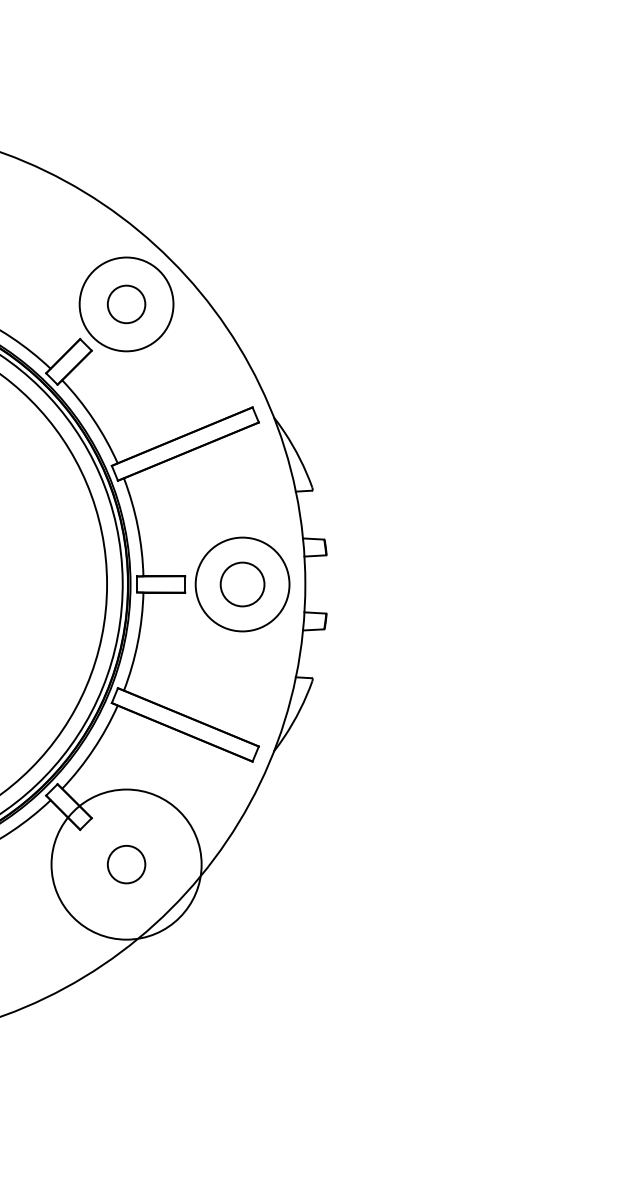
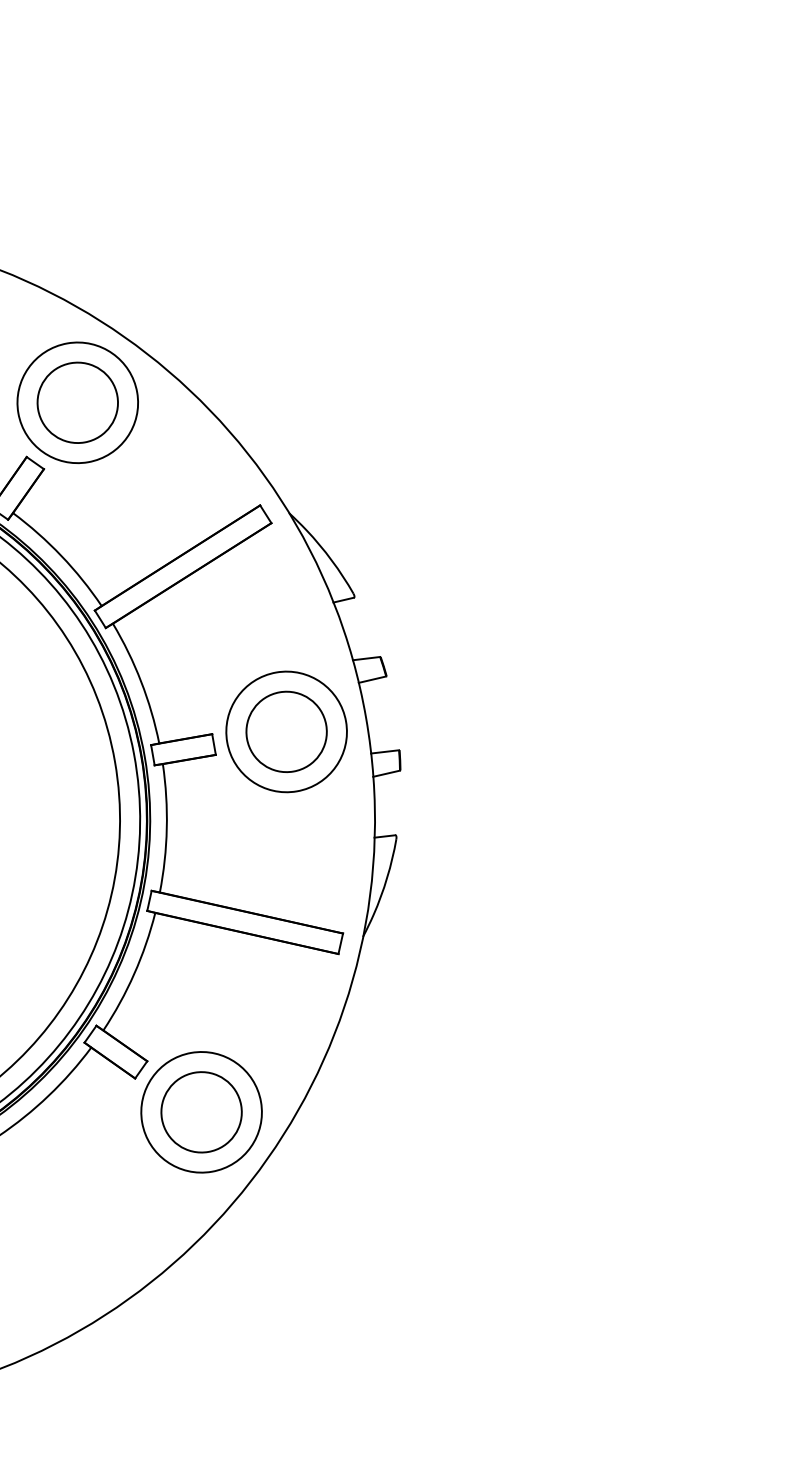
circle: (126, 304) -> (77, 402), size x1.67
circle: (242, 584) -> (286, 731), size x1.43
circle: (126, 864) -> (201, 1112), size x0.62
circle: (126, 864) -> (201, 1112), size x1.67

